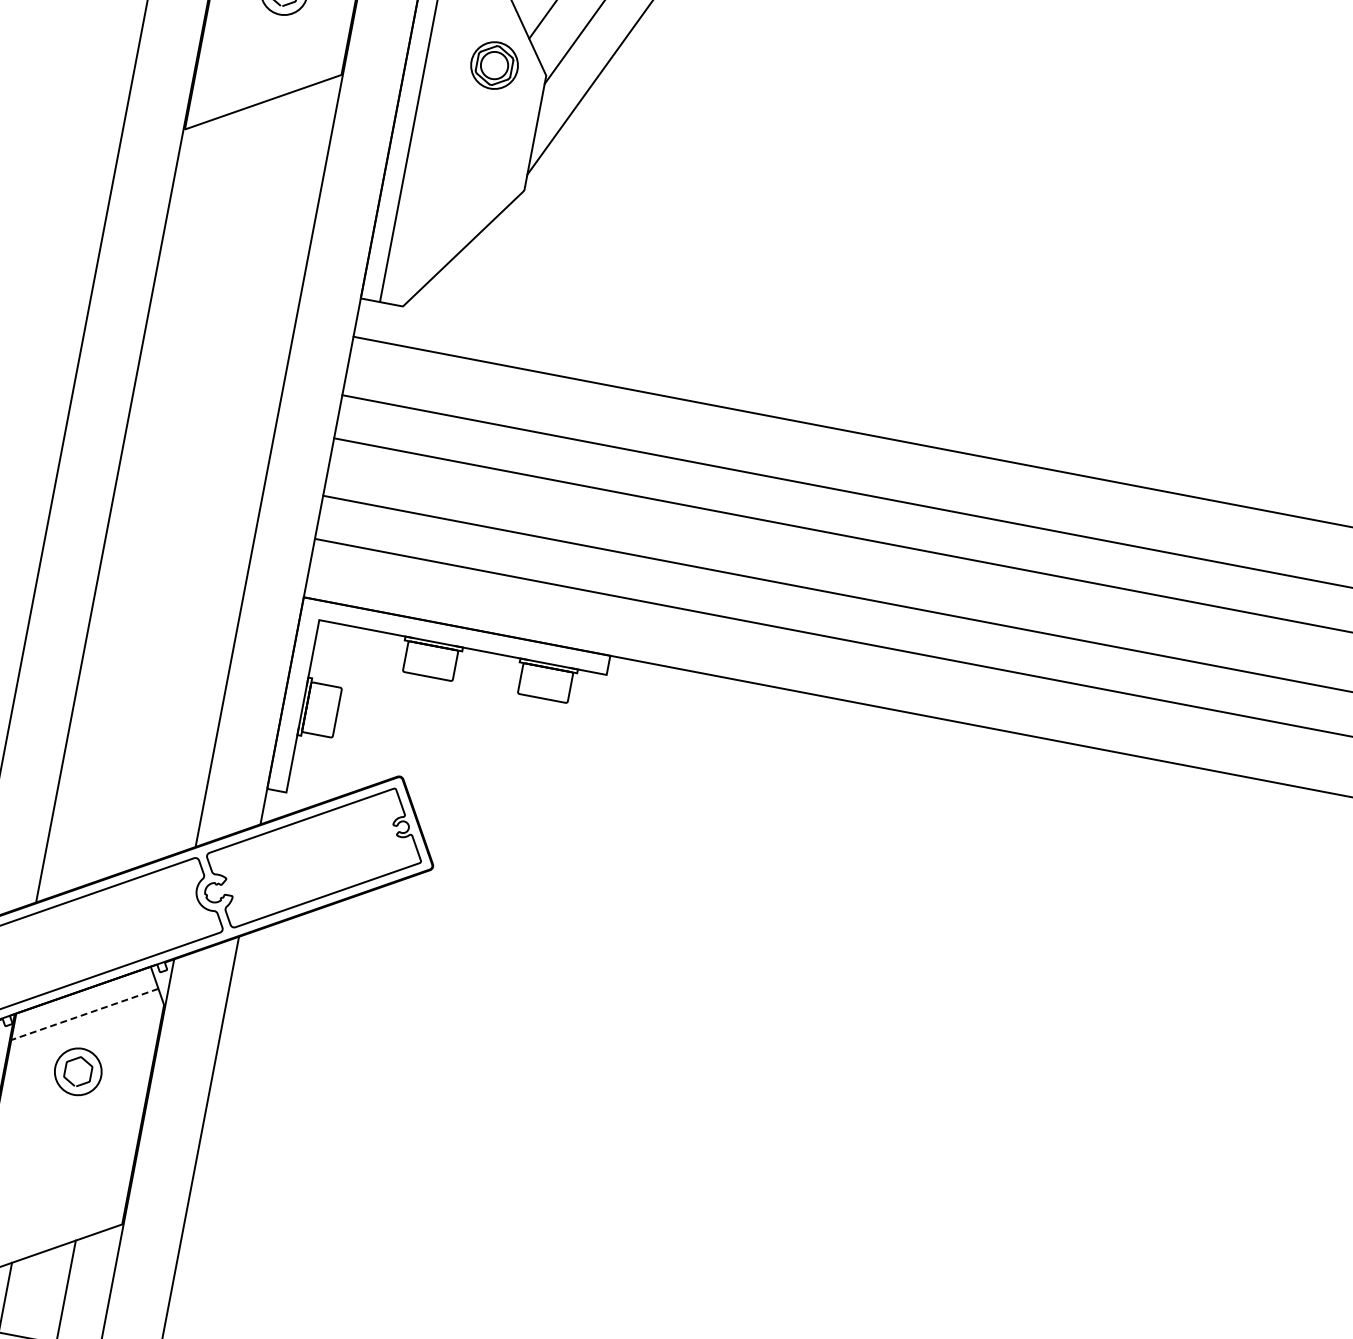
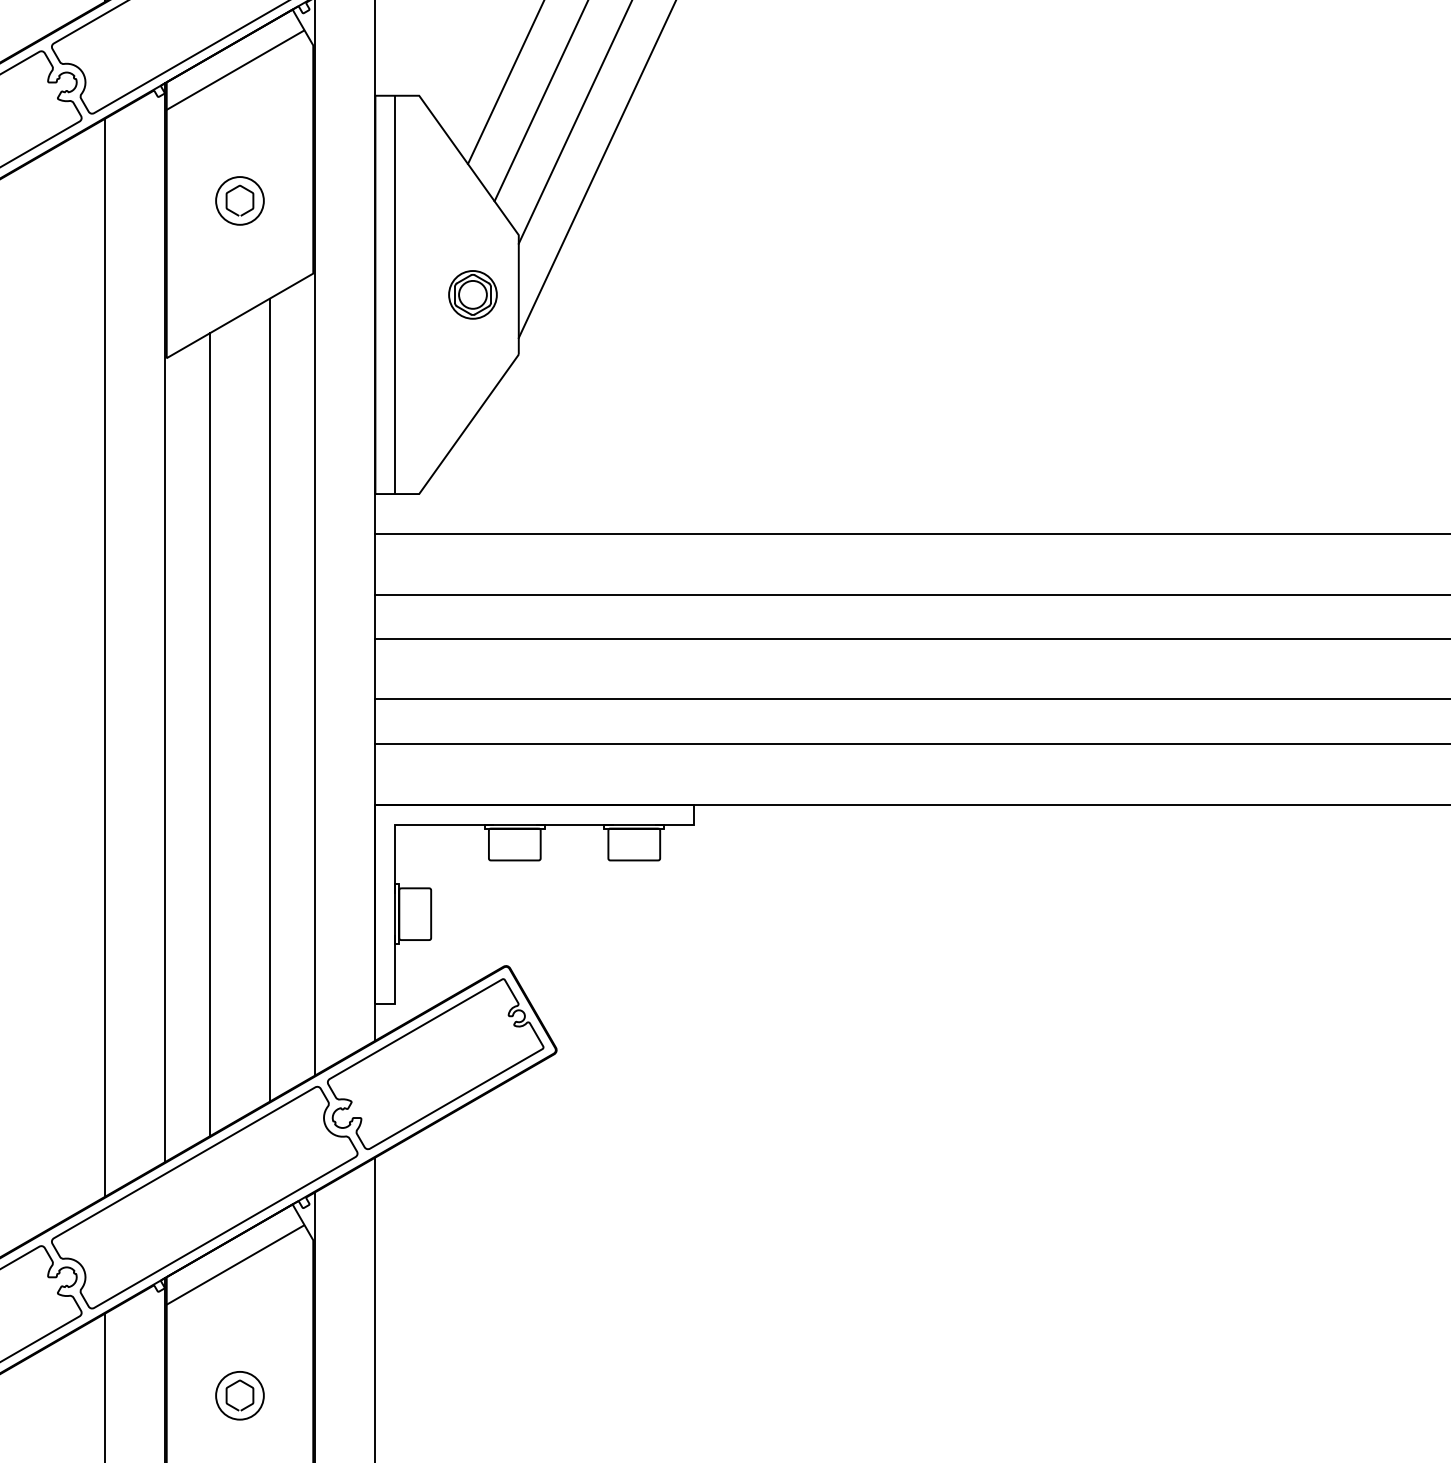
part: (494, 65) -> (472, 294), moved
line: (221, 476) -> (269, 699), added
line: (158, 499) -> (210, 734), added
line: (84, 1014) -> (235, 1264), dashed -> solid
part: (77, 1071) -> (239, 1395), moved

